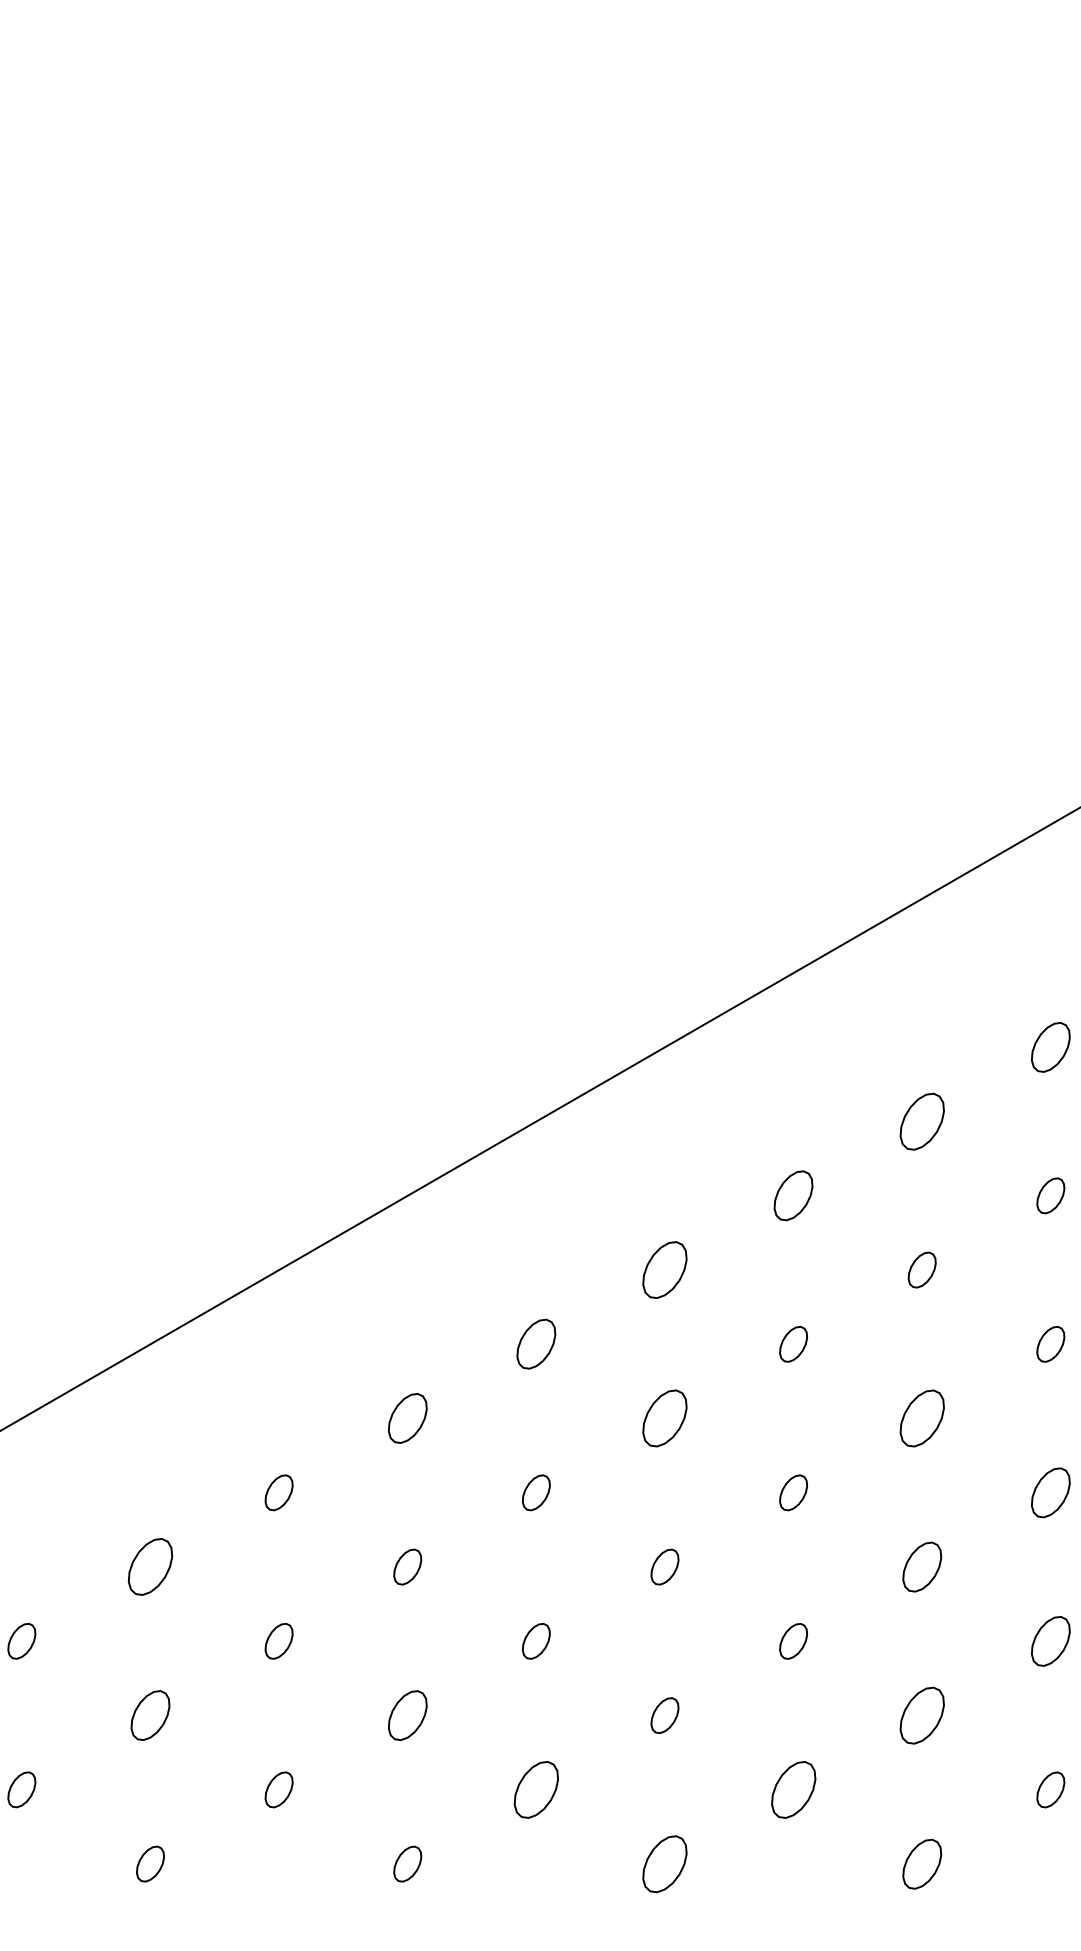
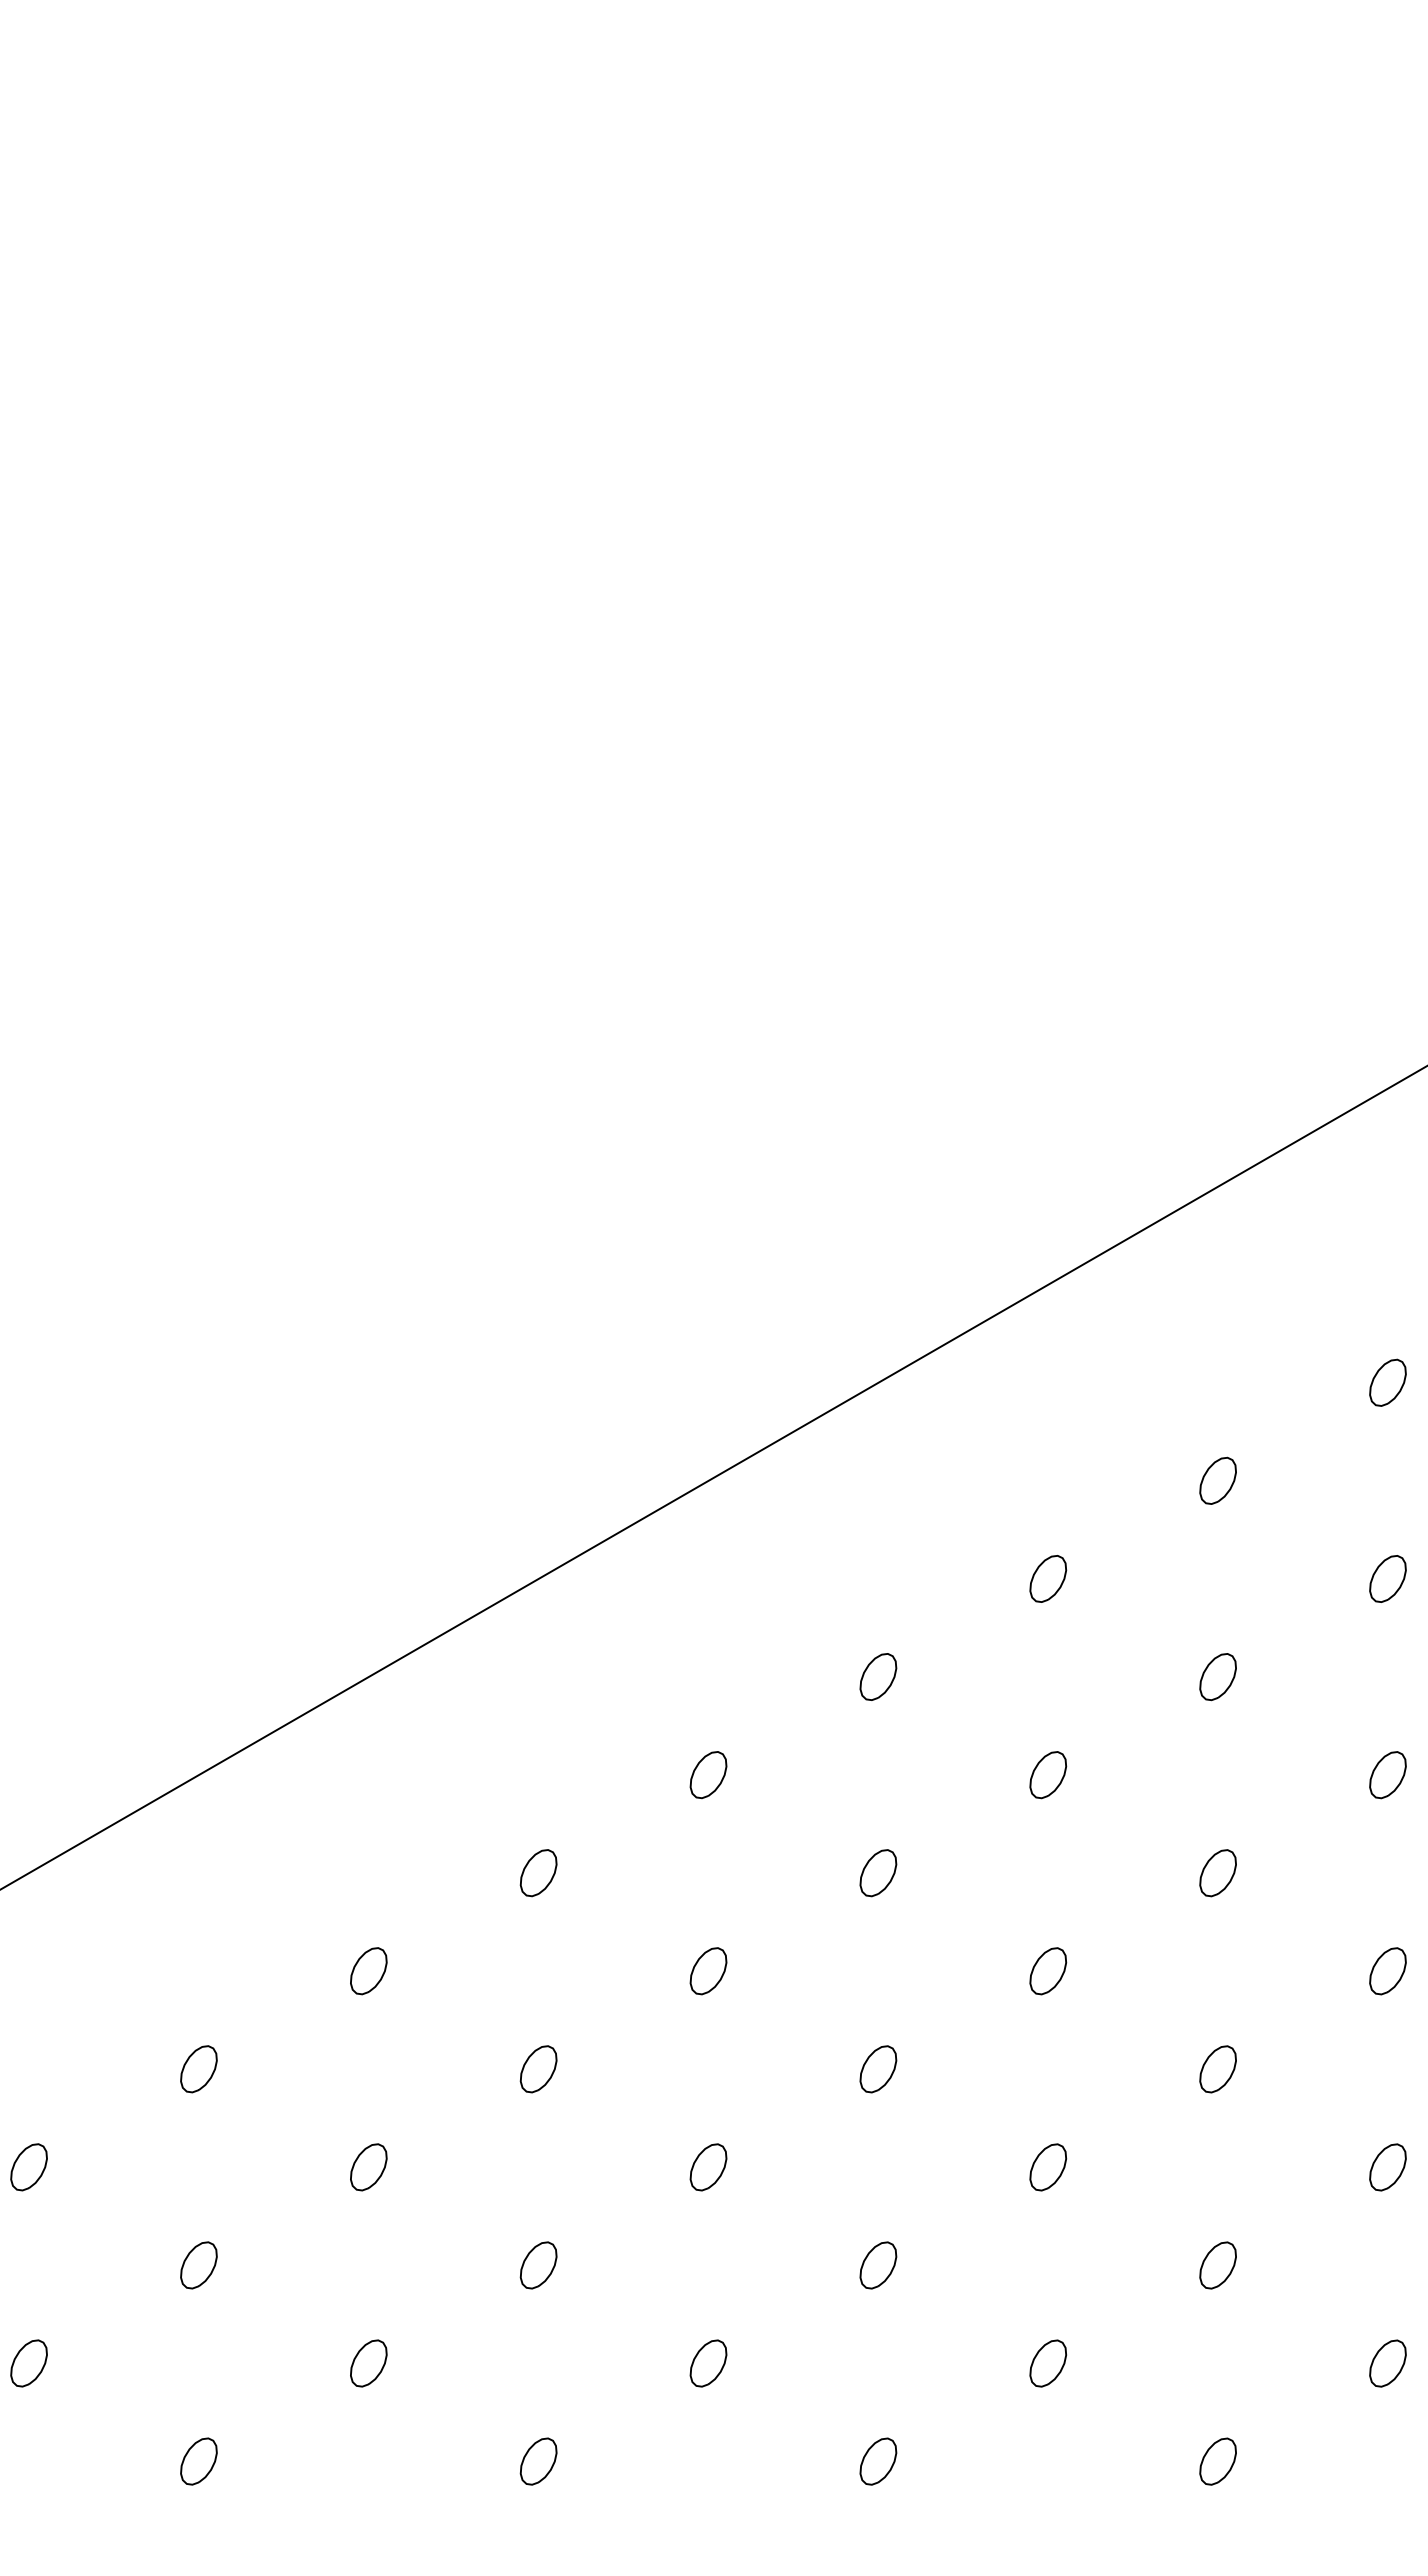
part: (1050, 1047) -> (1387, 1382), size x0.71
part: (921, 1121) -> (1217, 1480), size x0.62
part: (793, 1195) -> (1048, 1578), size x0.71
part: (665, 1269) -> (878, 1676), size x0.62
part: (536, 1344) -> (708, 1775), size x0.71
part: (407, 1418) -> (538, 1873), size x0.71
part: (665, 1418) -> (878, 1873), size x0.62
part: (921, 1418) -> (1217, 1873), size x0.62
part: (1050, 1493) -> (1387, 1971), size x0.71
part: (150, 1567) -> (198, 2069), size x0.62
part: (921, 1567) -> (1217, 2069), size x0.71
part: (1050, 1641) -> (1387, 2167), size x0.71
part: (150, 1715) -> (198, 2265), size x0.71
part: (407, 1715) -> (538, 2265), size x0.71
part: (921, 1715) -> (1217, 2265), size x0.62
part: (536, 1789) -> (708, 2363), size x0.62
part: (793, 1789) -> (1047, 2363), size x0.62
part: (665, 1864) -> (878, 2461), size x0.62
part: (921, 1864) -> (1217, 2461), size x0.71

